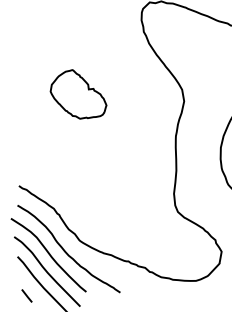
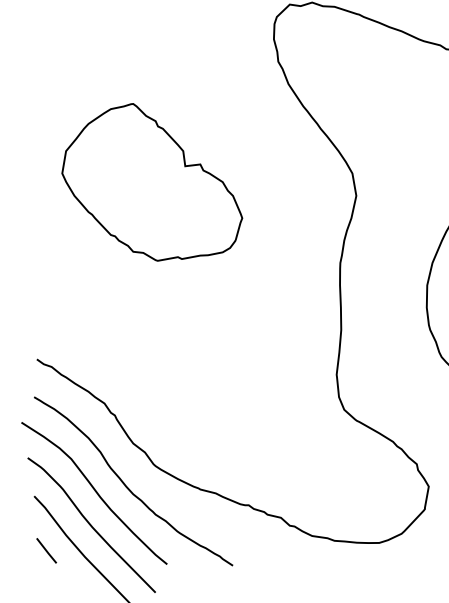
part: (78, 94) -> (152, 182), size x1.67
line: (26, 295) -> (45, 549), moved

